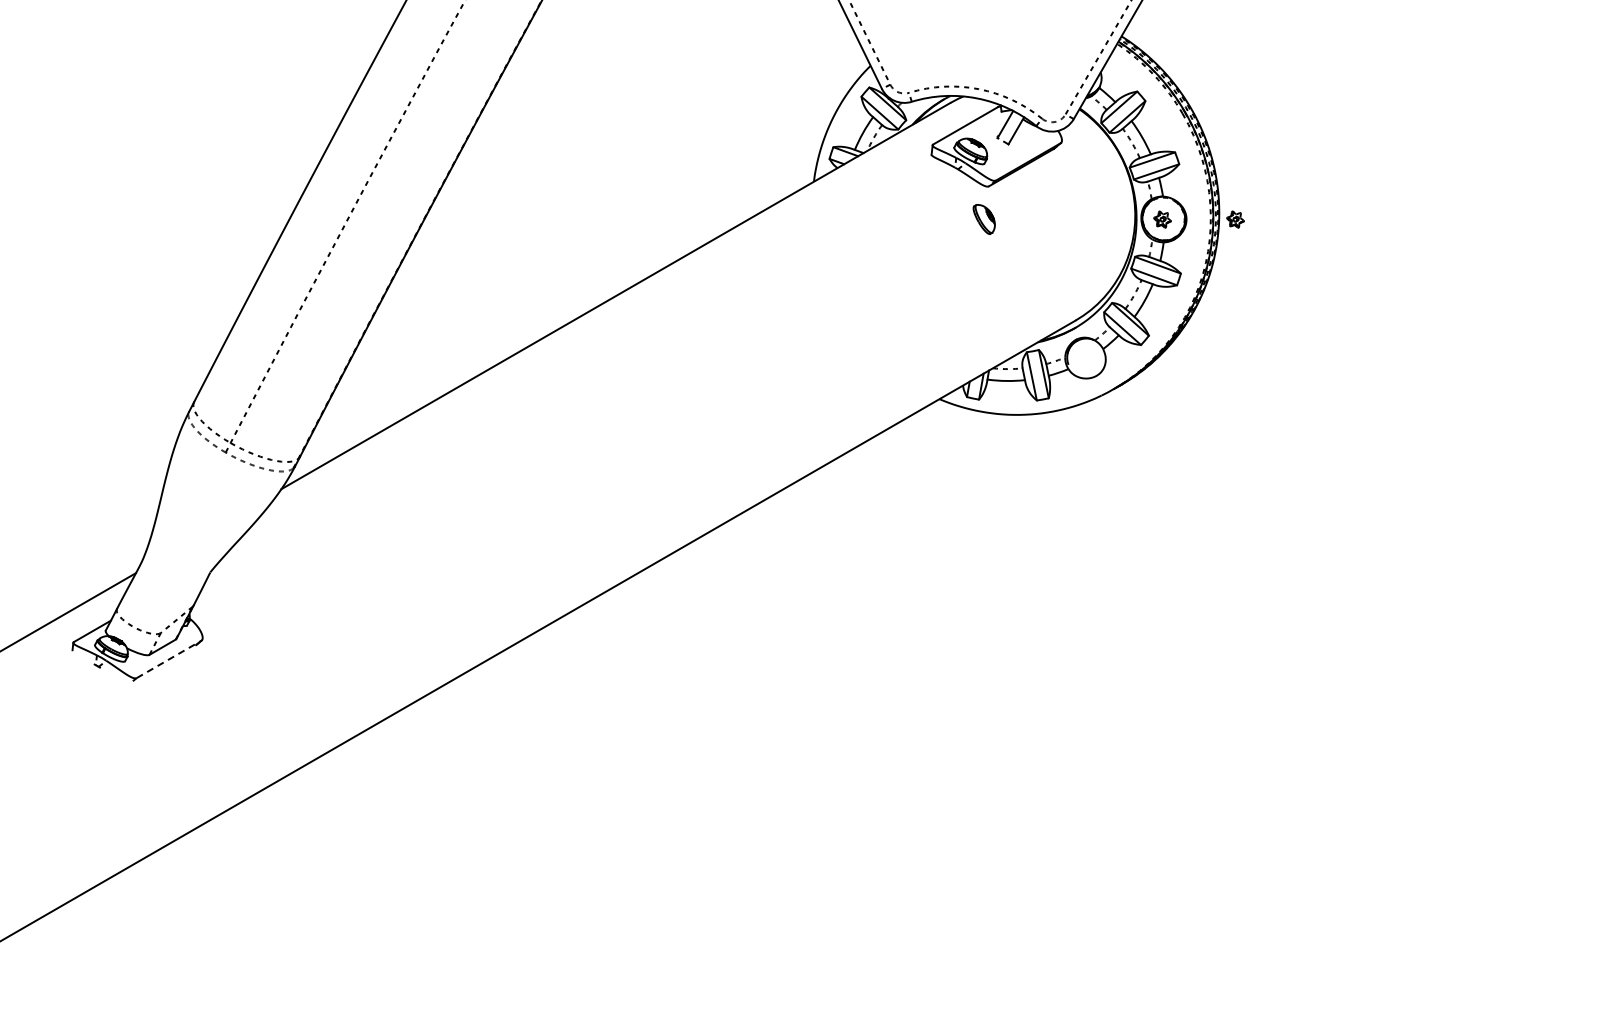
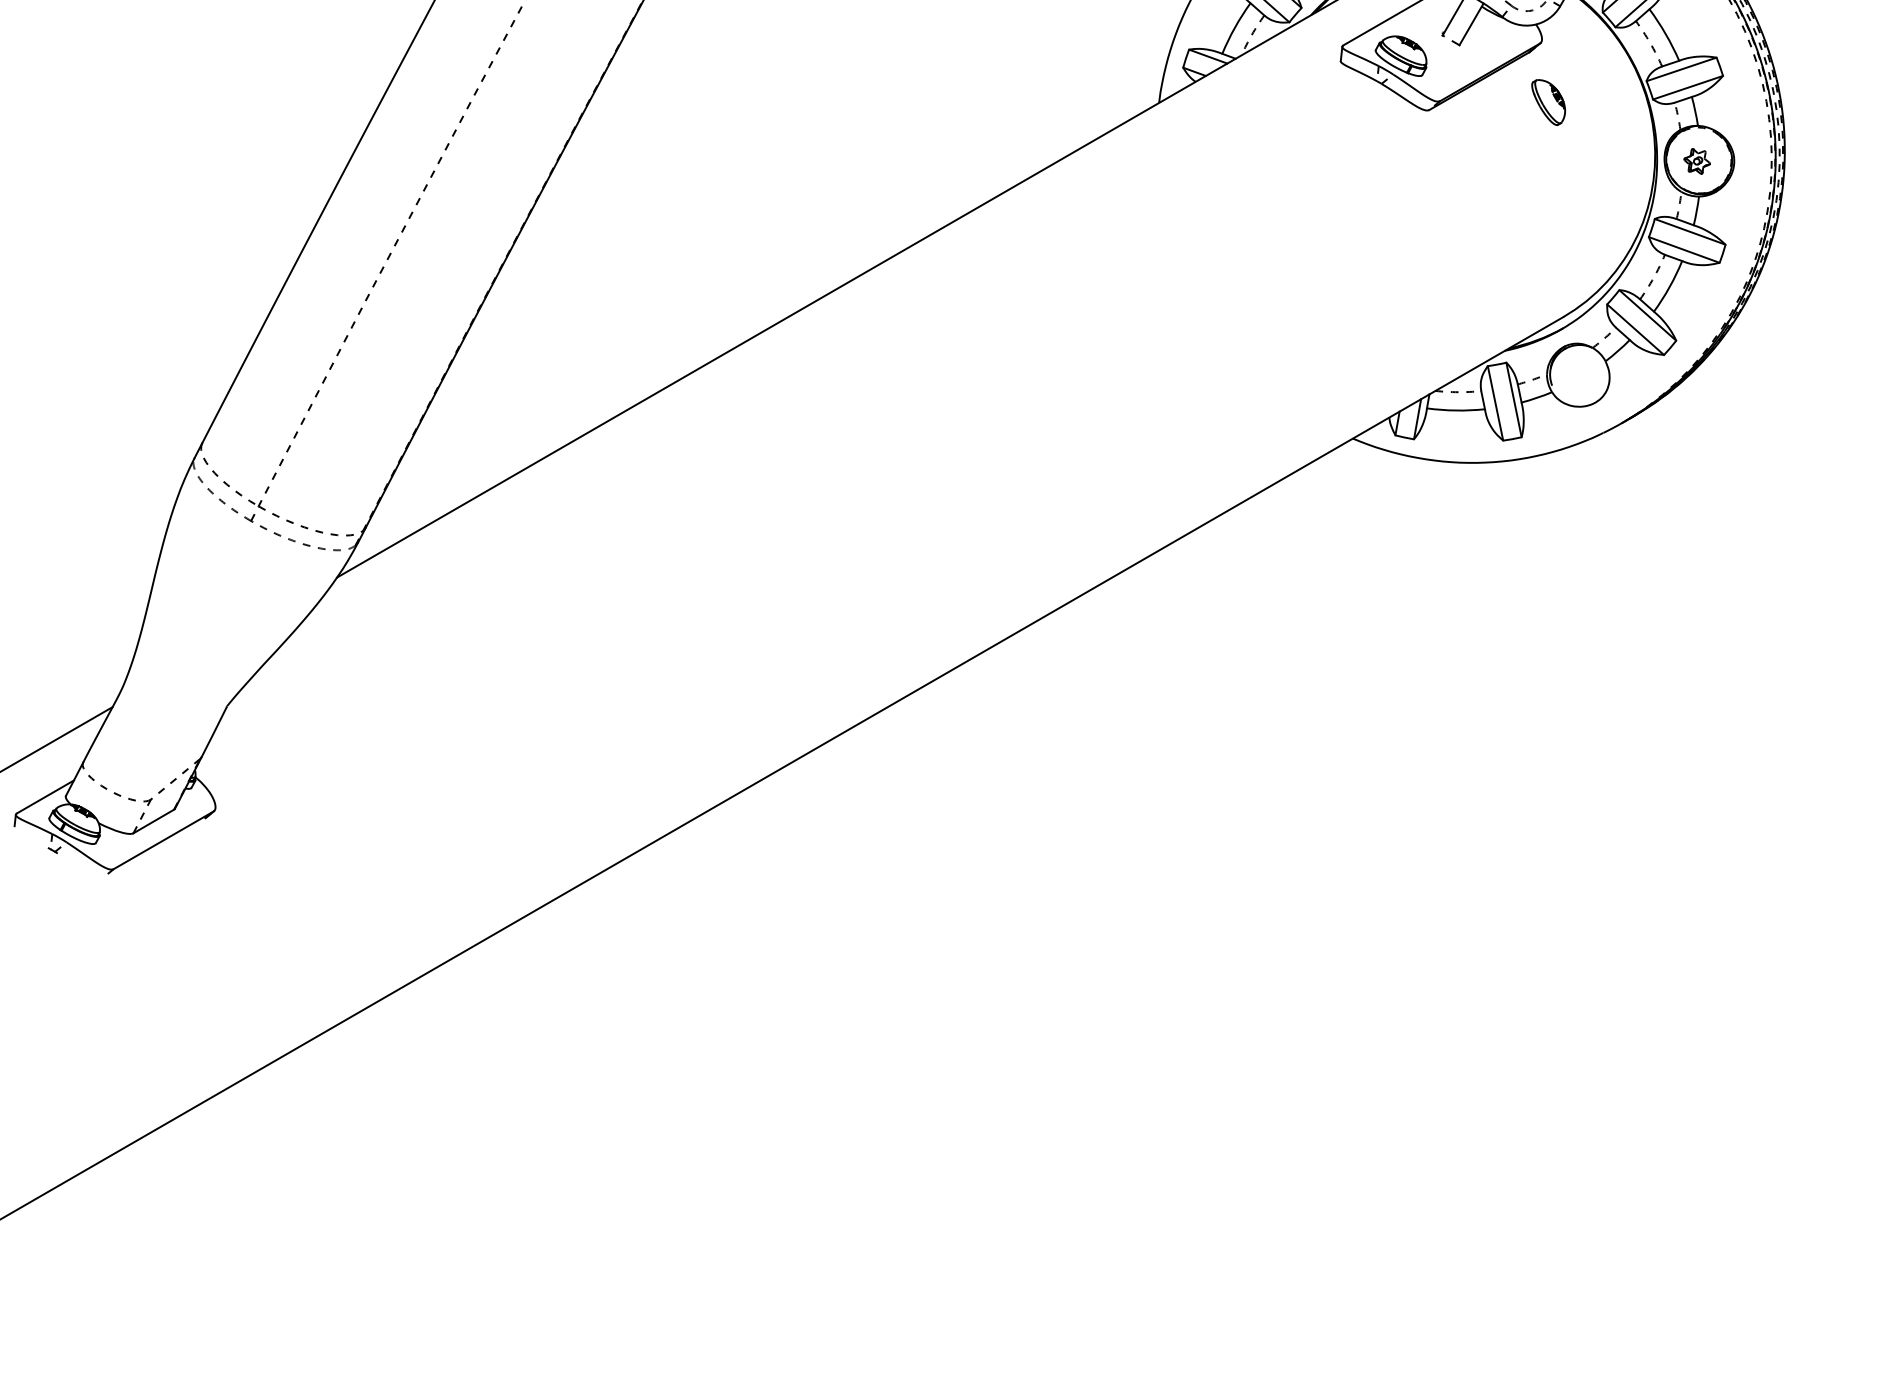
part: (983, 219) -> (1547, 102), moved
part: (1235, 219) -> (1809, 161), removed
line: (169, 659) -> (164, 840), dashed -> solid

